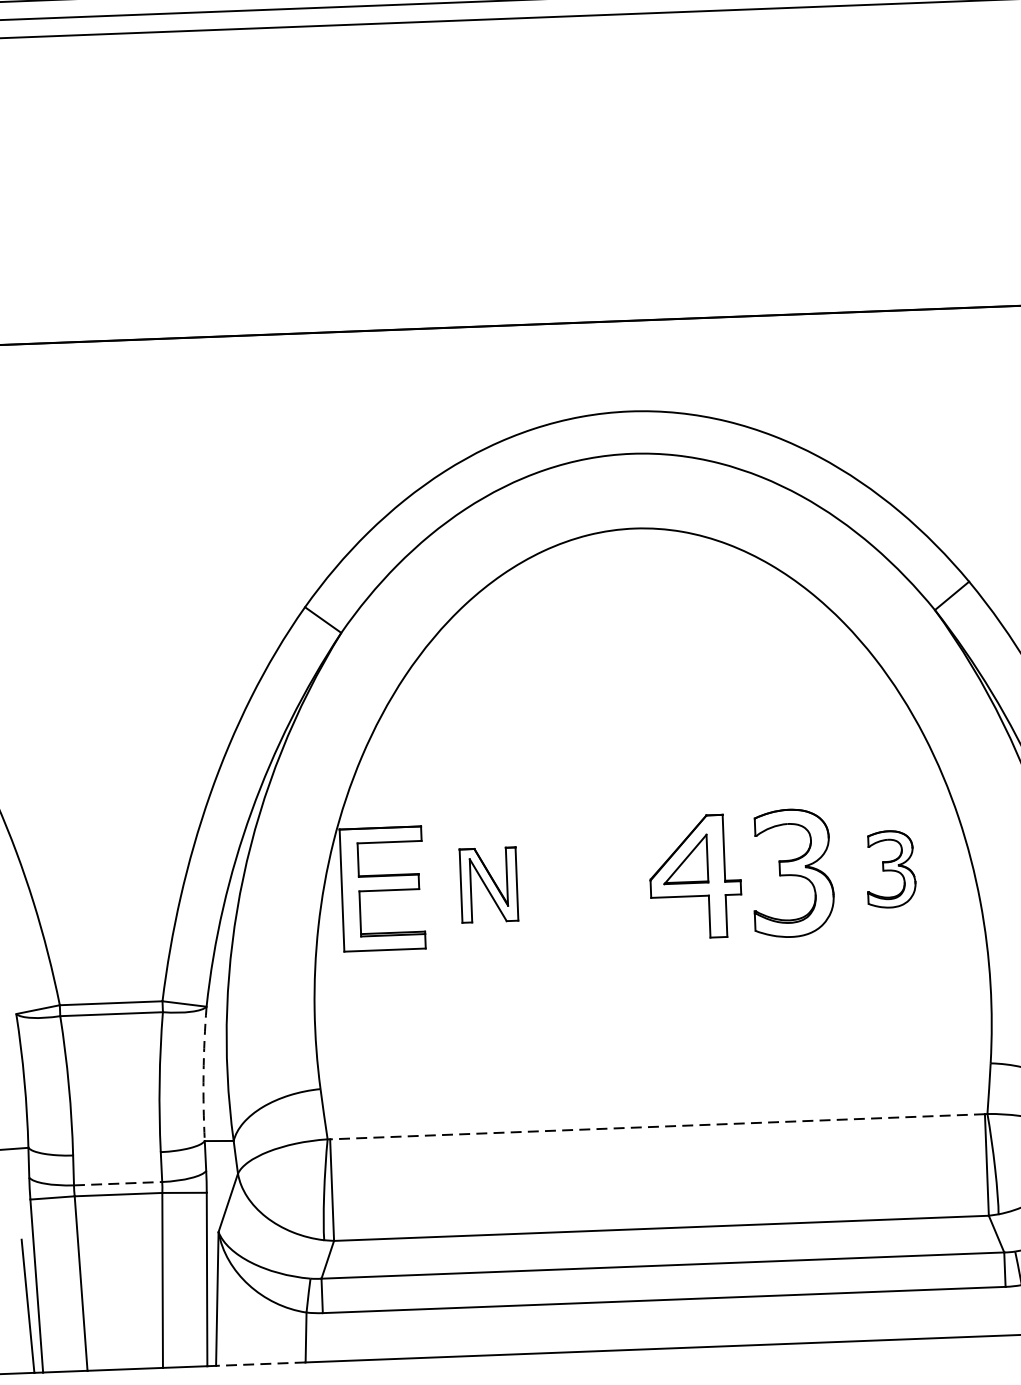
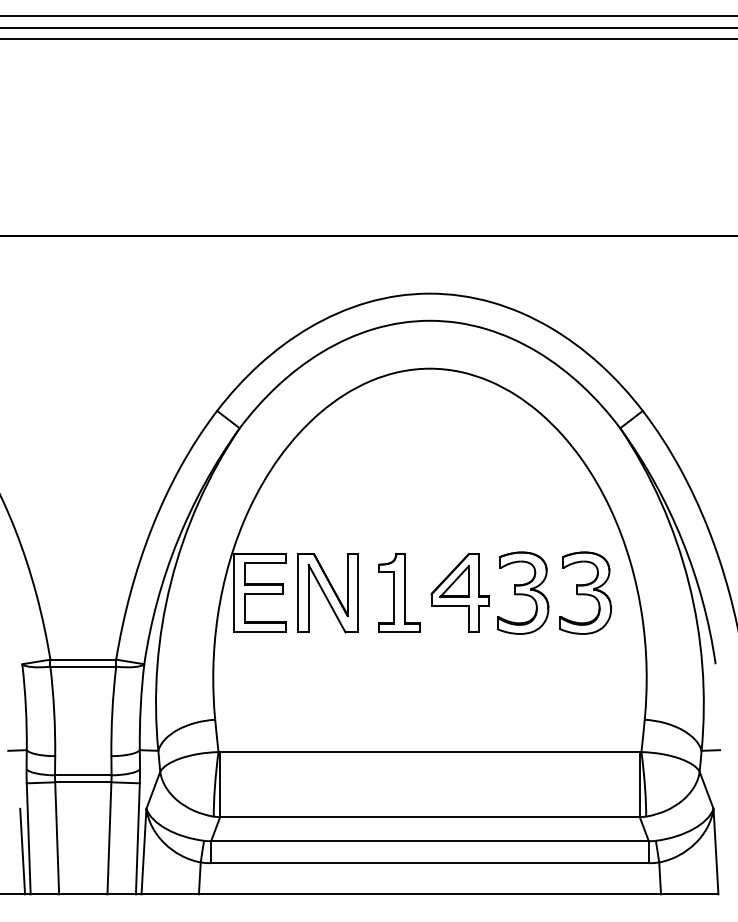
part: (890, 868) -> (585, 592), size x1.67
part: (600, 879) -> (399, 592), added
part: (488, 885) -> (327, 593), size x1.67
arc: (203, 1074) -> (140, 707), dashed -> solid
line: (656, 1127) -> (429, 752), dashed -> solid
line: (118, 1183) -> (83, 775), dashed -> solid
line: (261, 1364) -> (170, 894), dashed -> solid

